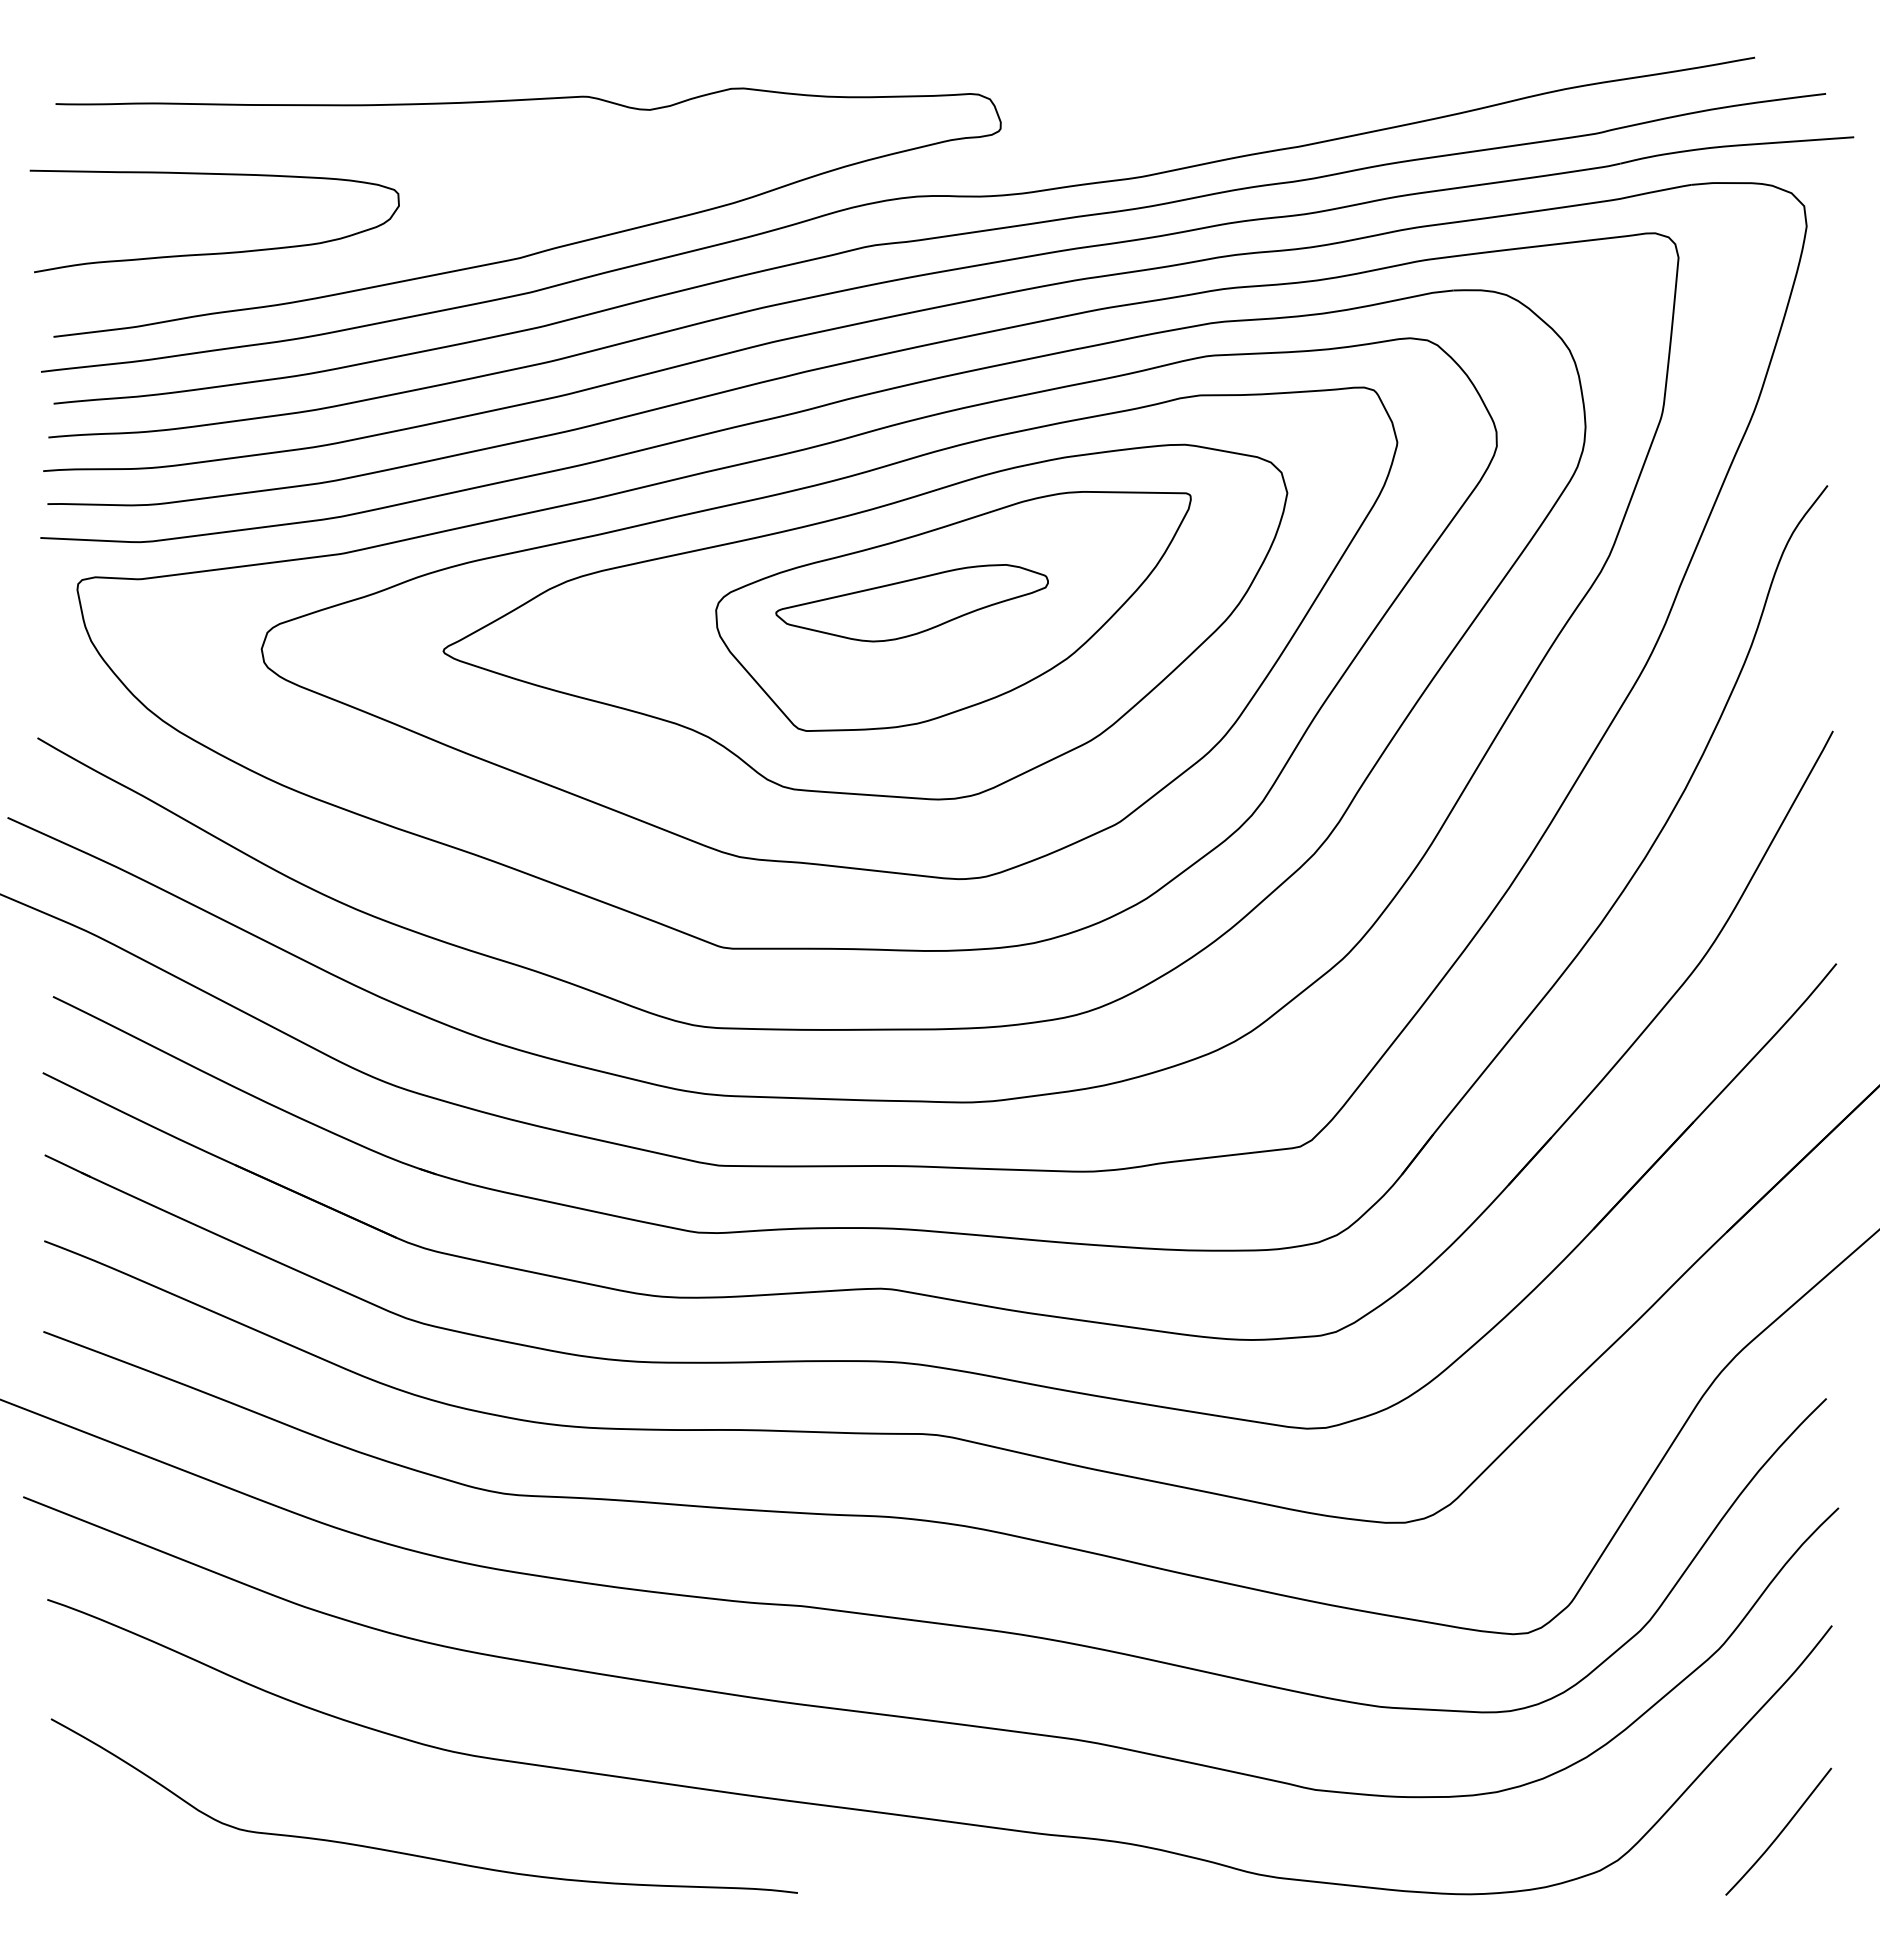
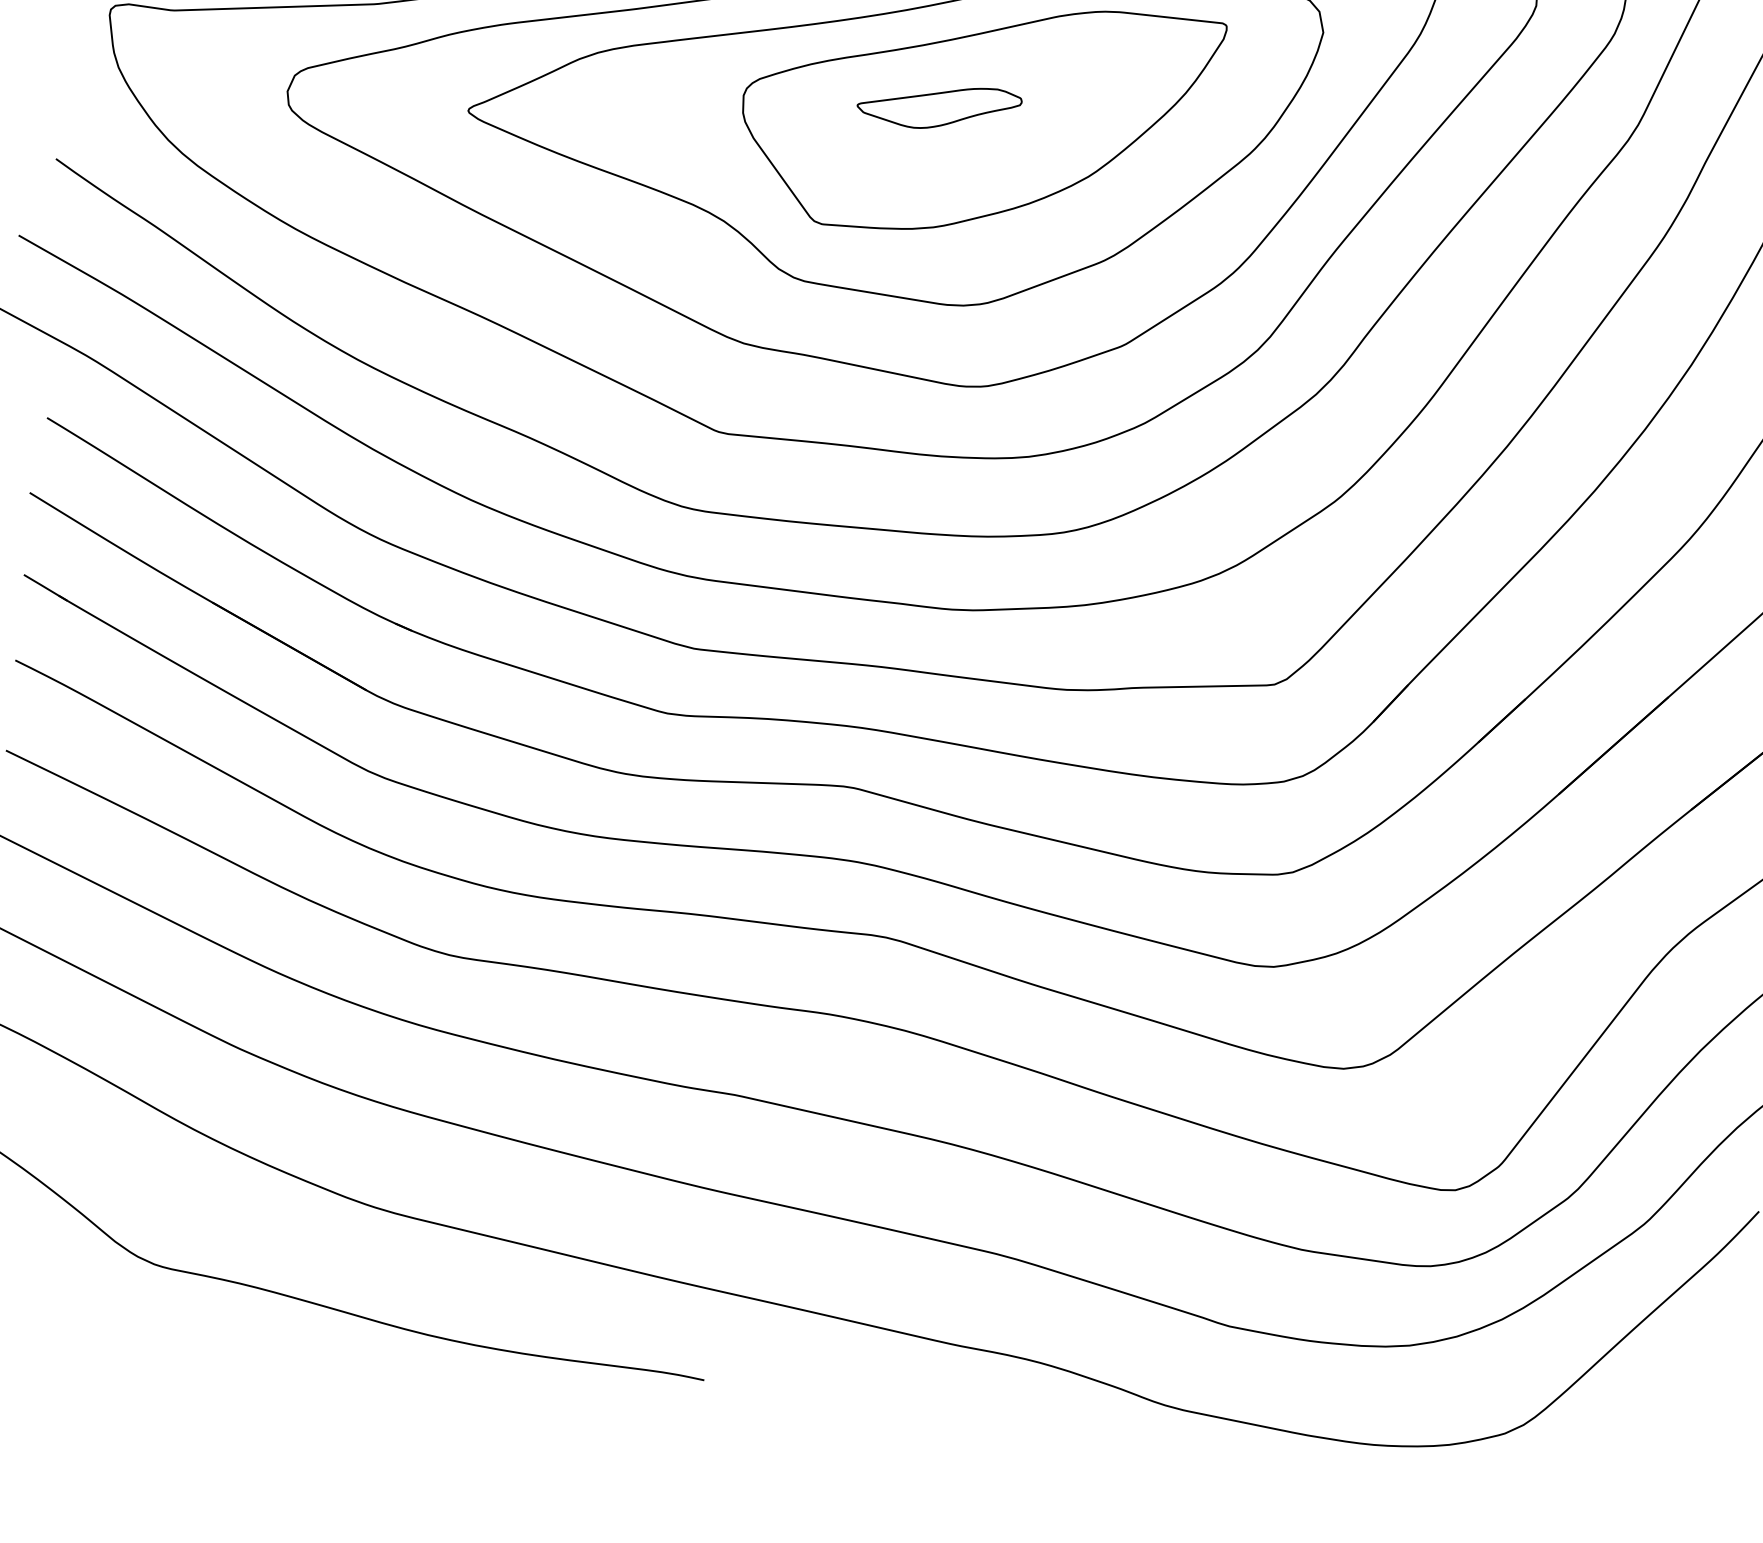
part: (911, 603) -> (938, 107), size x0.6
curve: (1779, 1832) -> (1687, 1412), removed

